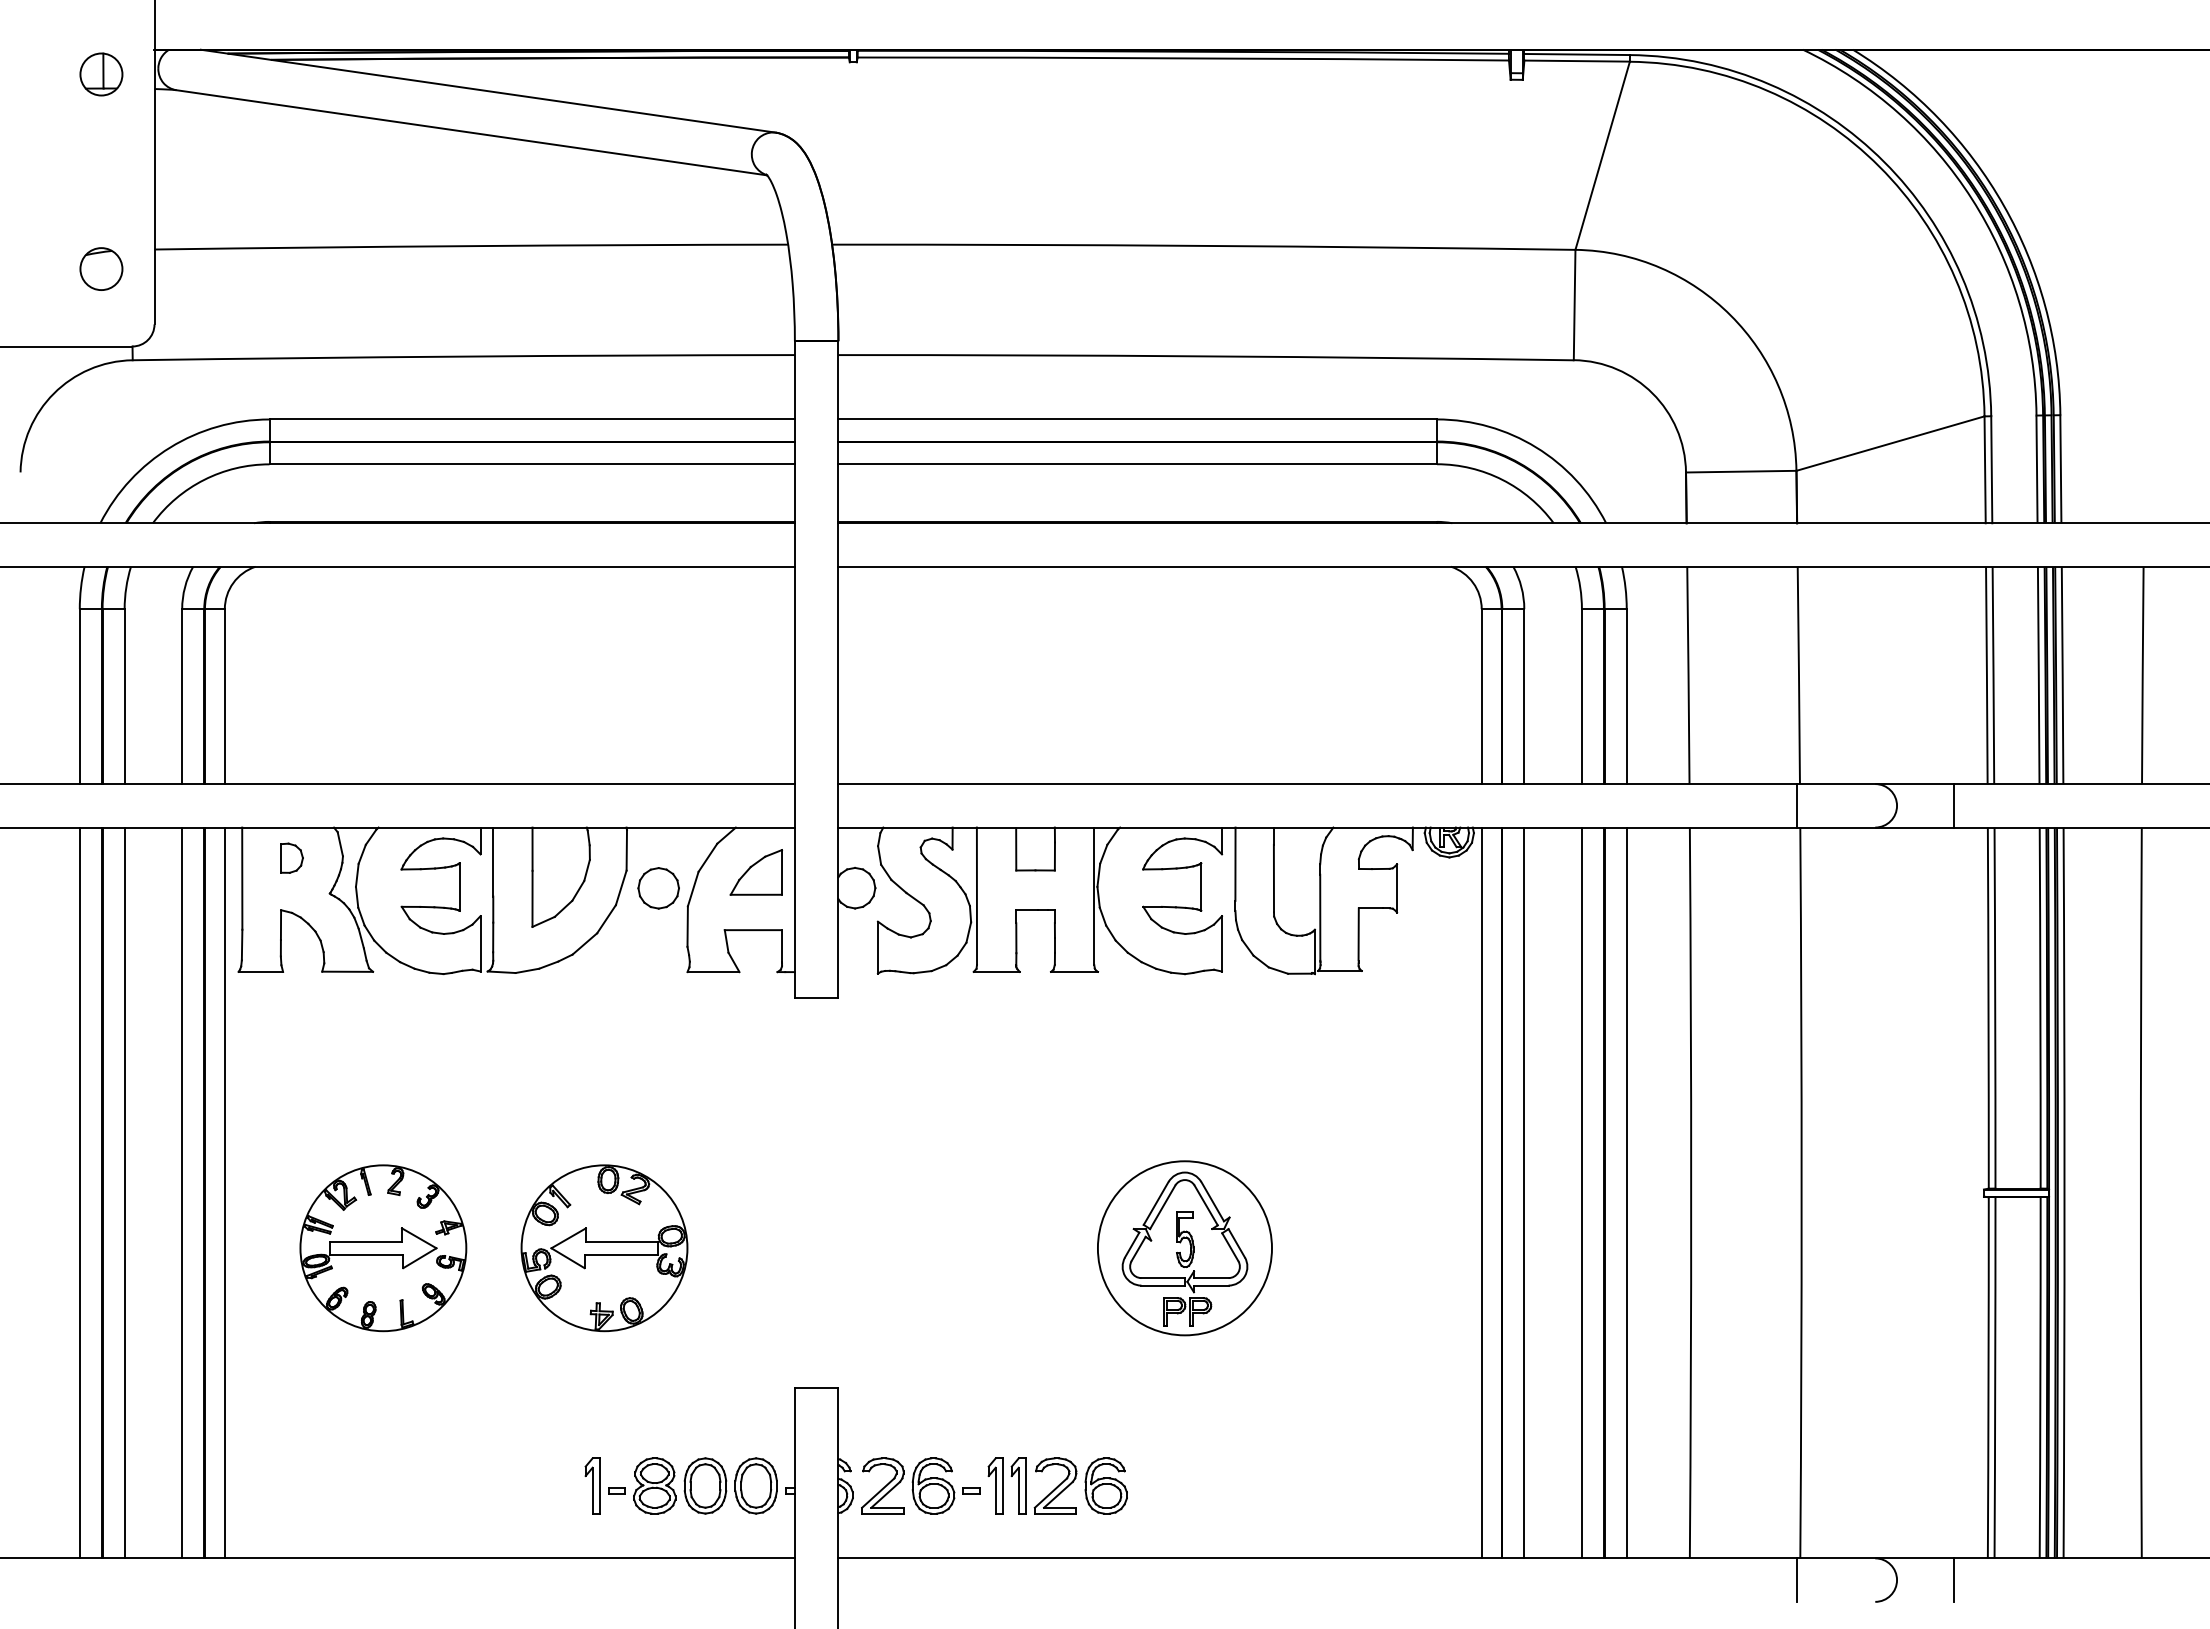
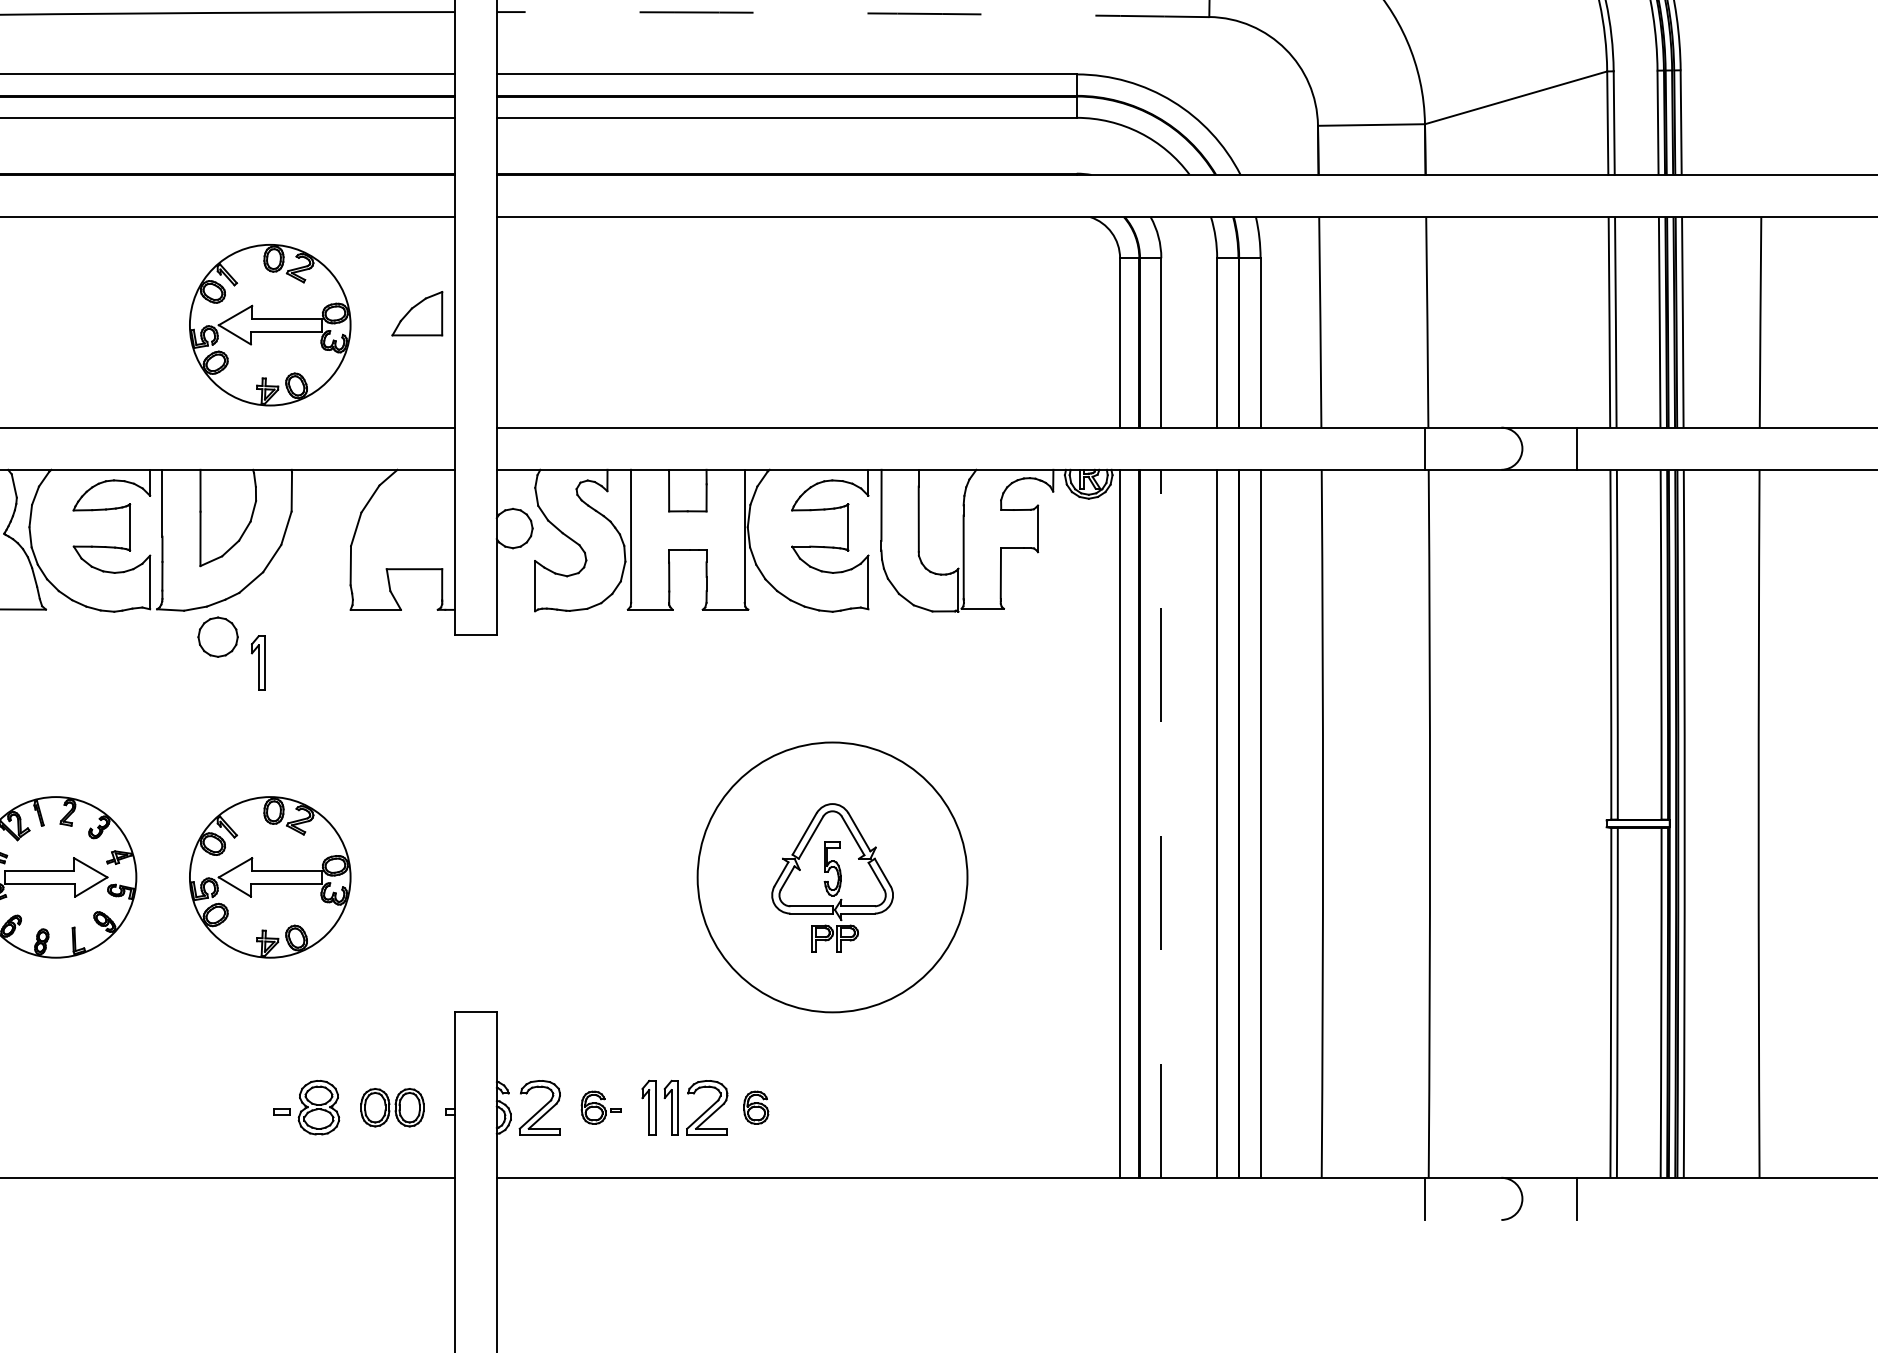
arc: (1206, 356) -> (853, 13), solid -> dashed
part: (604, 678) -> (270, 325), added
part: (755, 872) -> (416, 313), moved
part: (658, 888) -> (217, 637), moved
line: (1524, 1192) -> (1161, 823), solid -> dashed
circle: (1184, 1248) -> (832, 877), size x1.6
part: (592, 1485) -> (258, 662), moved
part: (730, 1485) -> (392, 1107), size x0.7
part: (945, 1485) -> (600, 1107), size x0.6
part: (1105, 1485) -> (755, 1107), size x0.6

